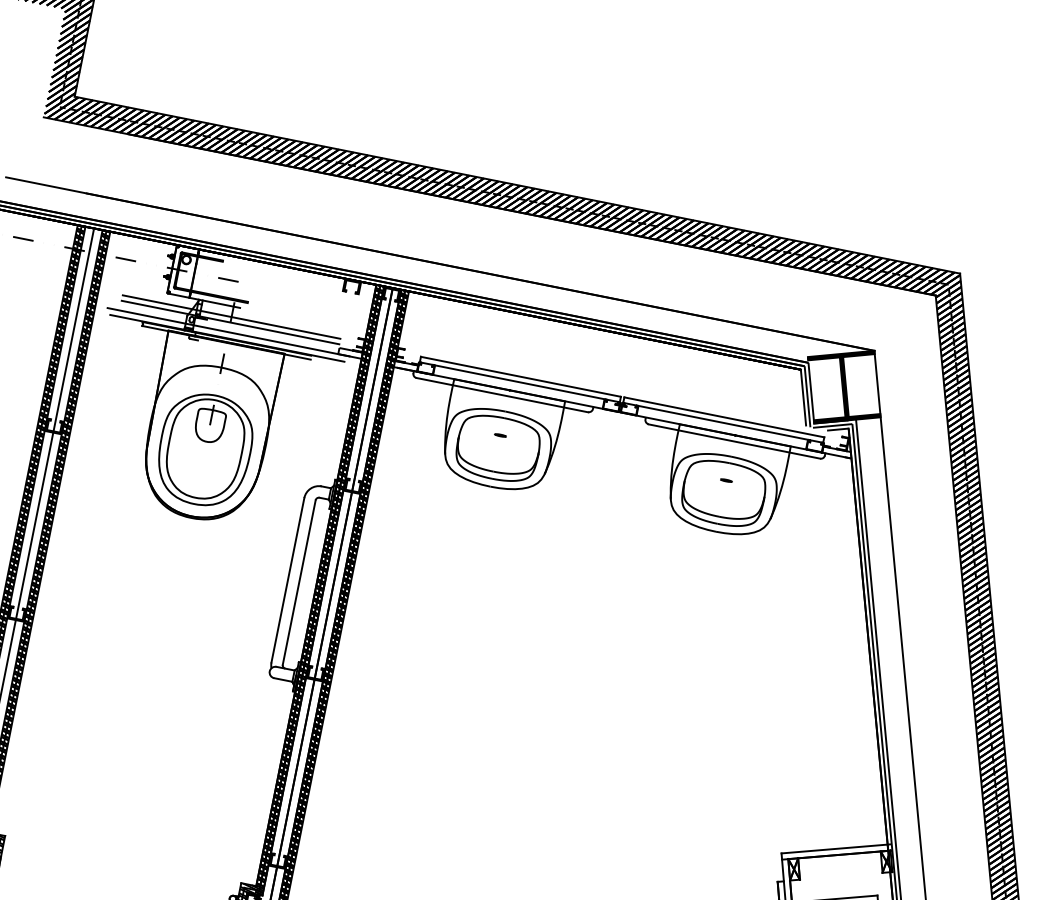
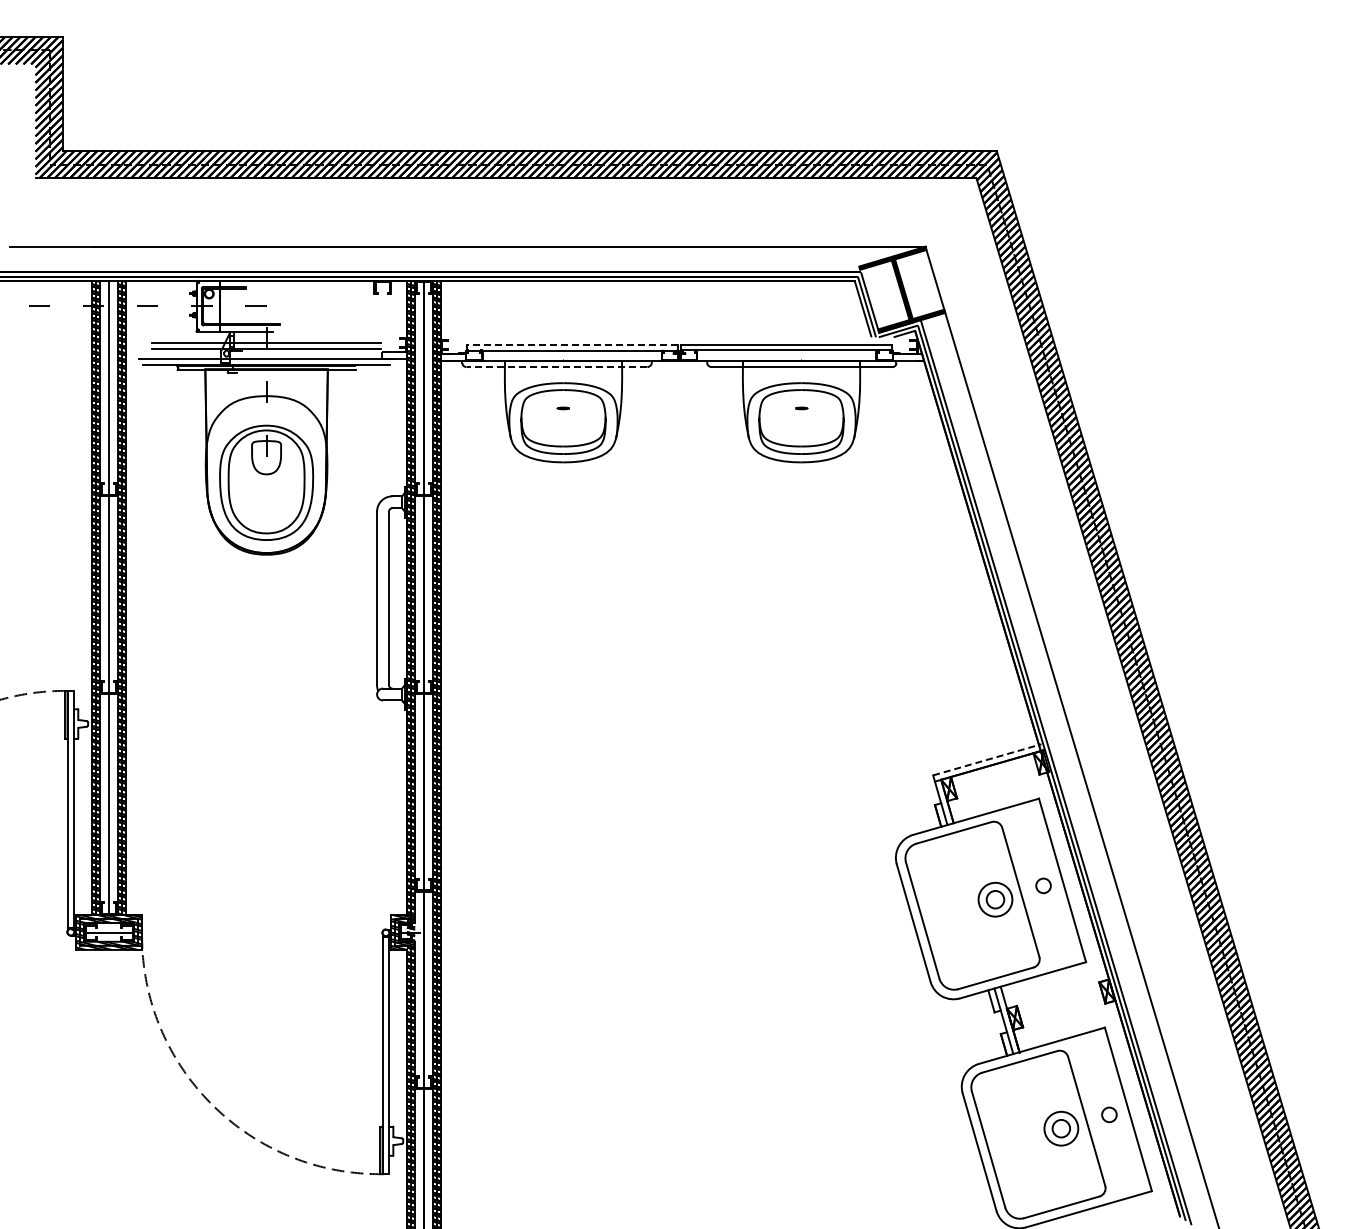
line: (520, 376) -> (571, 344), solid -> dashed
line: (501, 395) -> (556, 367), solid -> dashed
line: (836, 848) -> (987, 759), solid -> dashed

